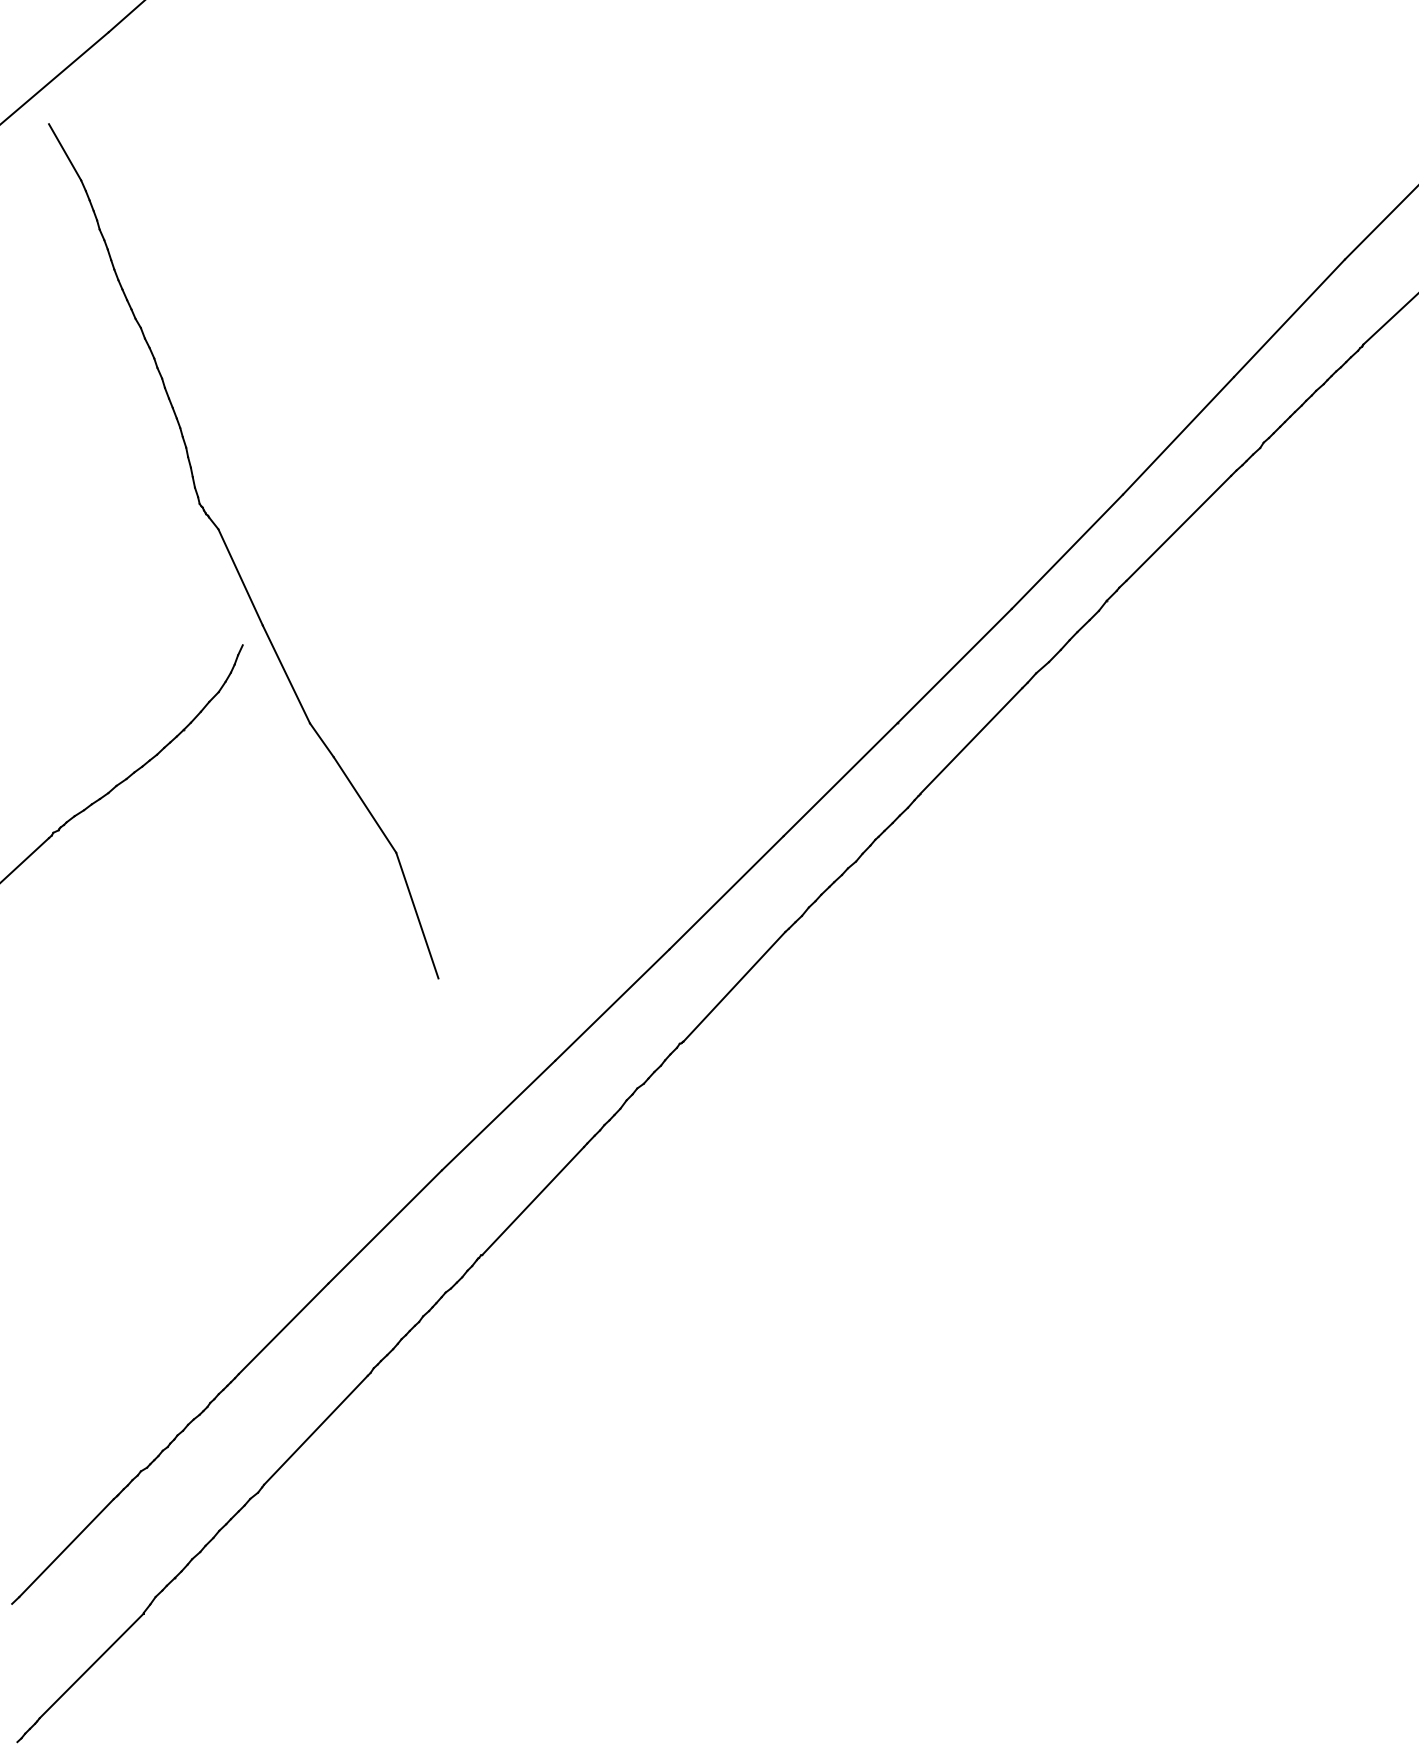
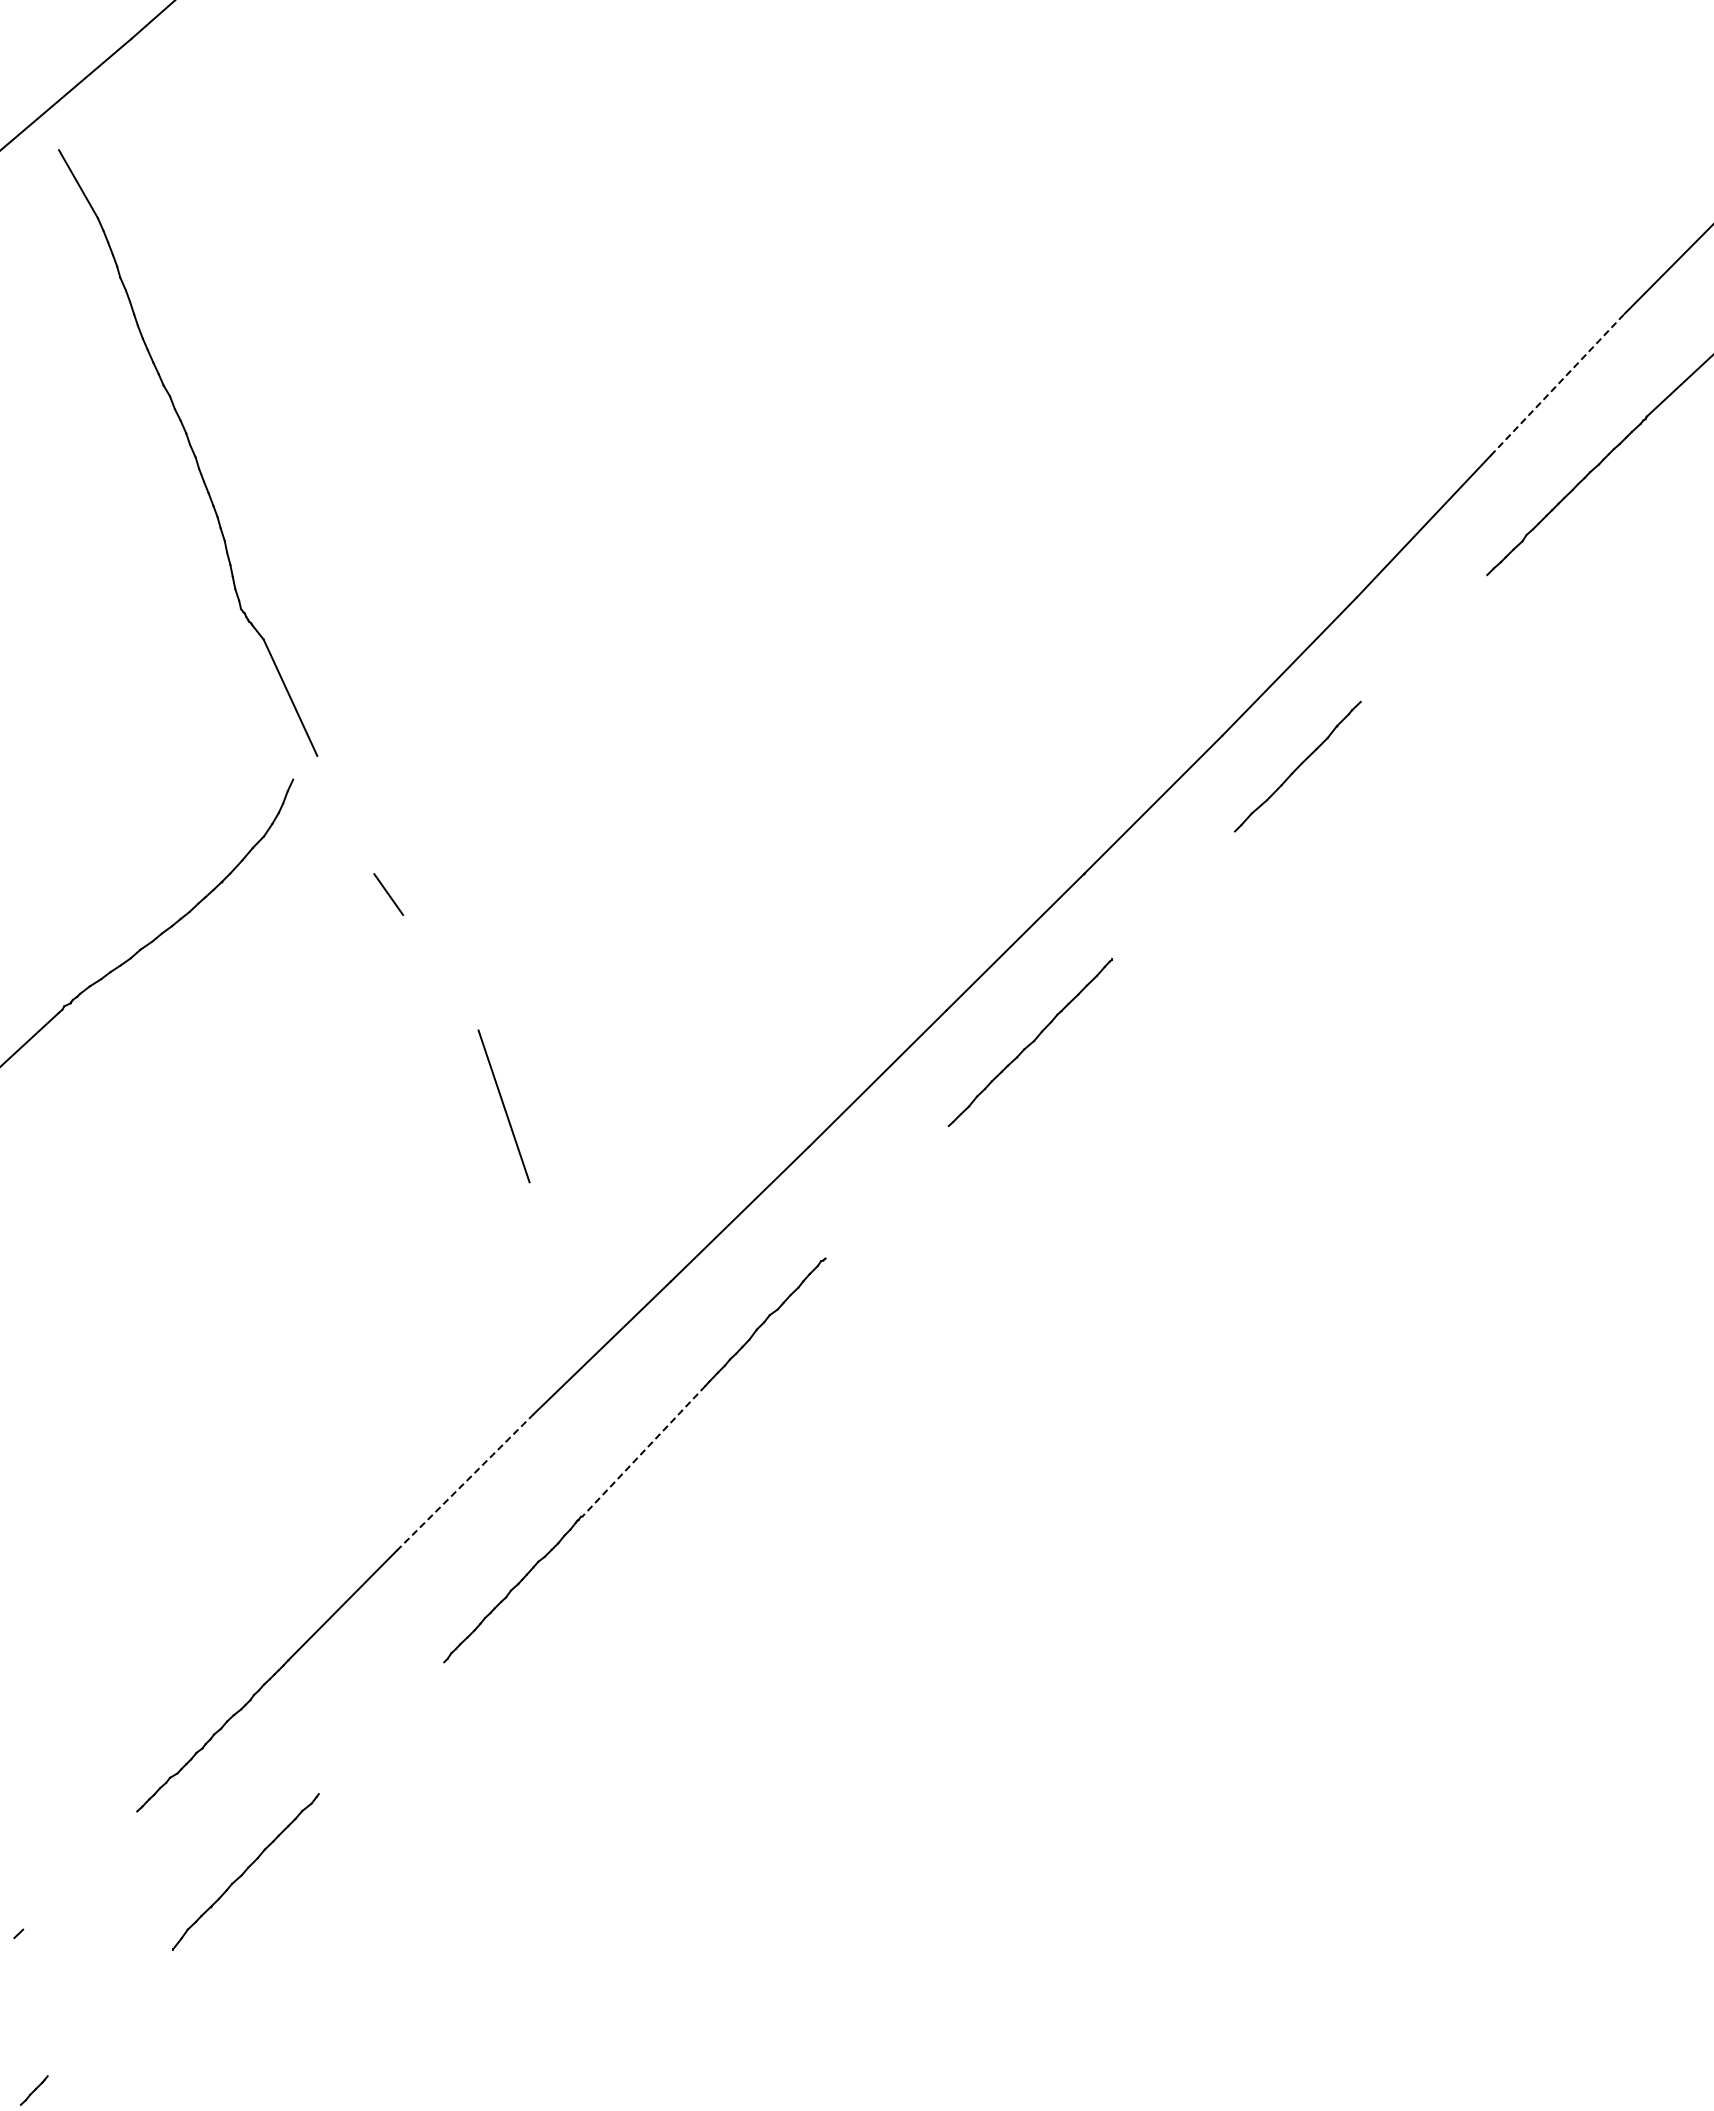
line: (1289, 318) -> (1557, 384), solid -> dashed
line: (1178, 528) -> (1423, 638), removed
line: (286, 674) -> (345, 814), removed
line: (971, 741) -> (1173, 895), removed
line: (364, 804) -> (440, 972), removed
line: (733, 986) -> (886, 1192), removed
line: (532, 1201) -> (643, 1451), solid -> dashed
line: (385, 1226) -> (465, 1482), solid -> dashed
line: (315, 1430) -> (381, 1728), removed
line: (66, 1548) -> (80, 1870), removed
line: (91, 1665) -> (110, 2012), removed

